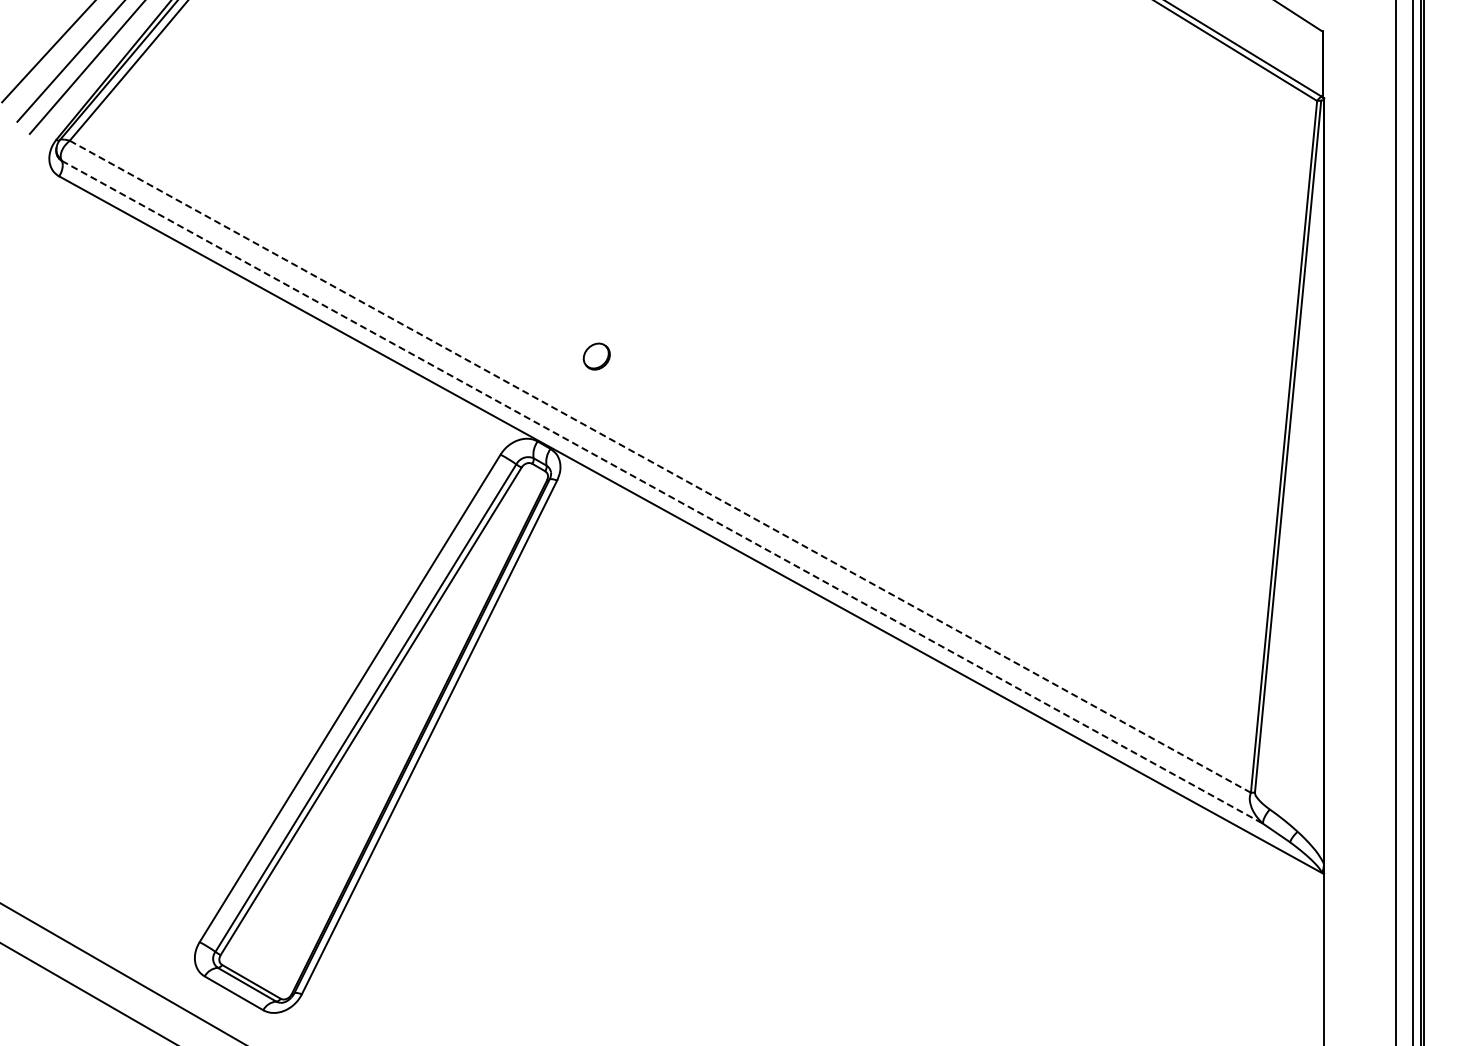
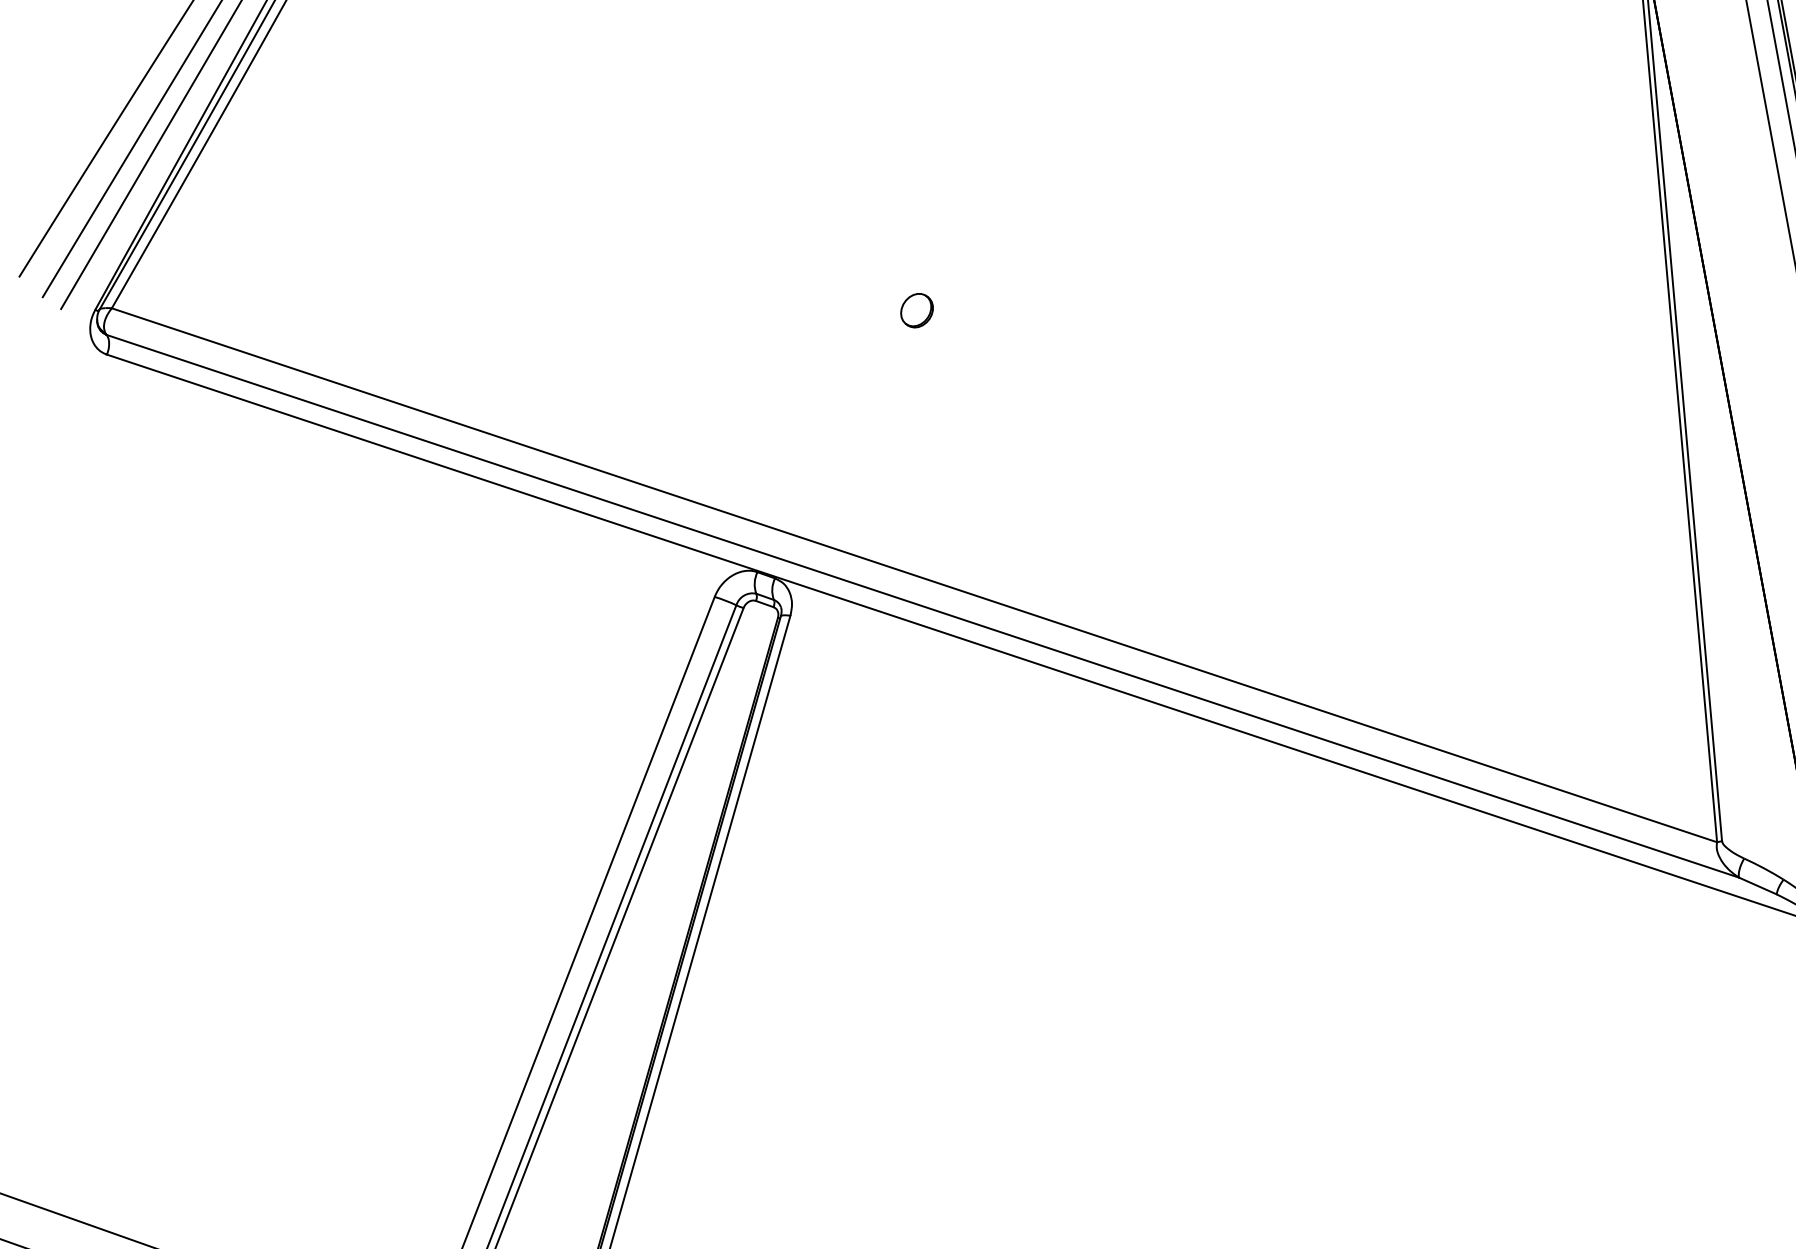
part: (596, 356) -> (916, 310), moved
line: (660, 466) -> (914, 574), dashed -> solid
line: (662, 492) -> (923, 606), dashed -> solid

